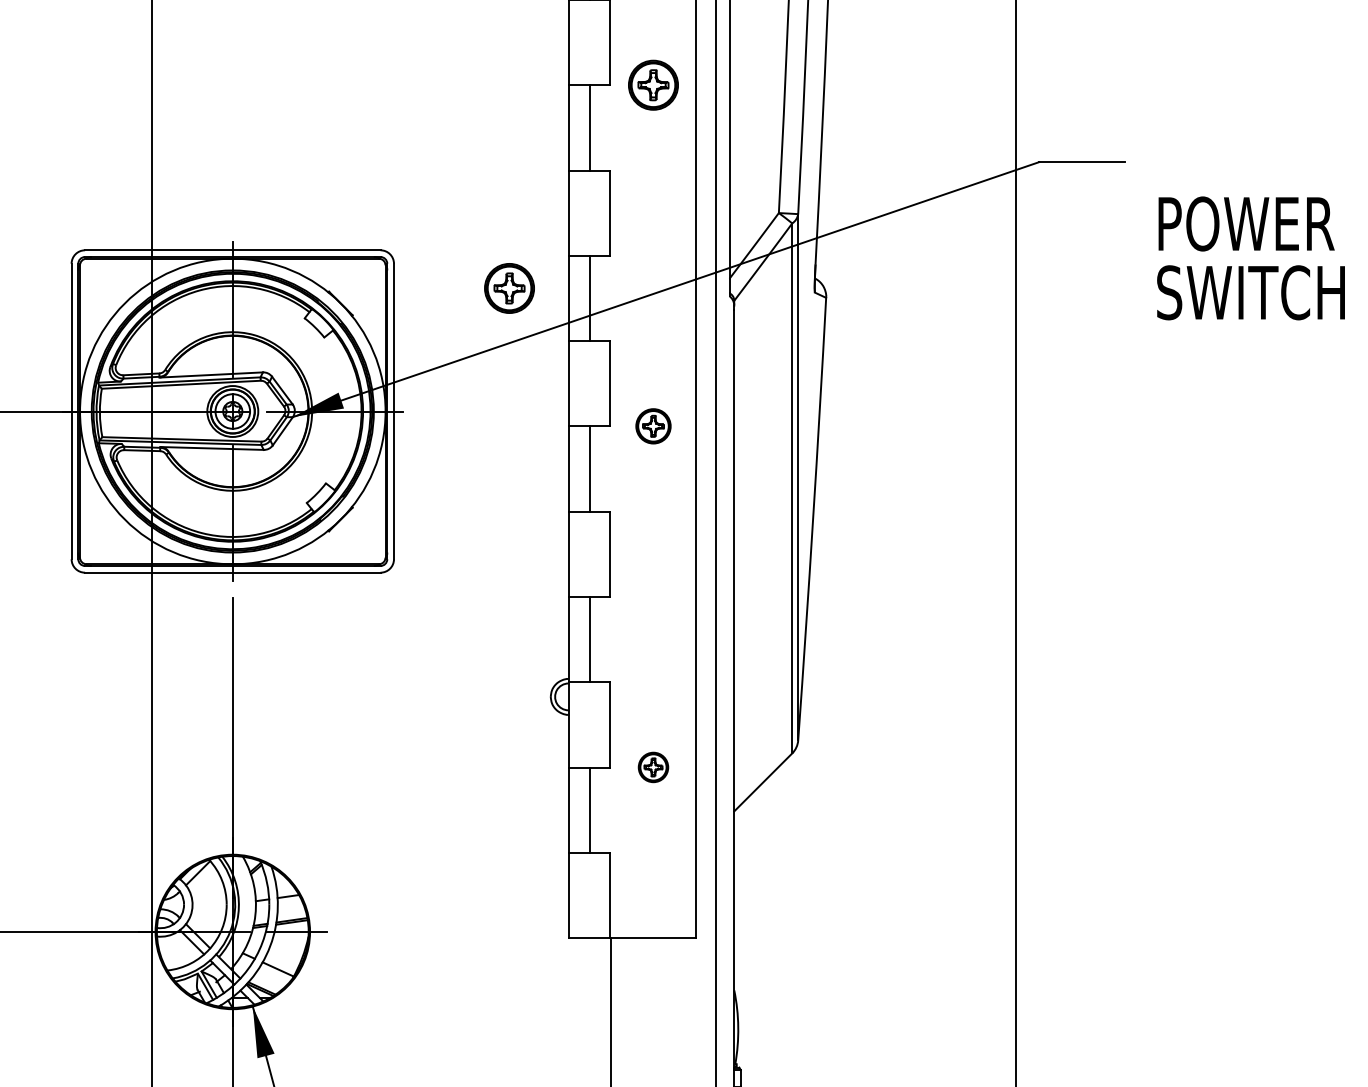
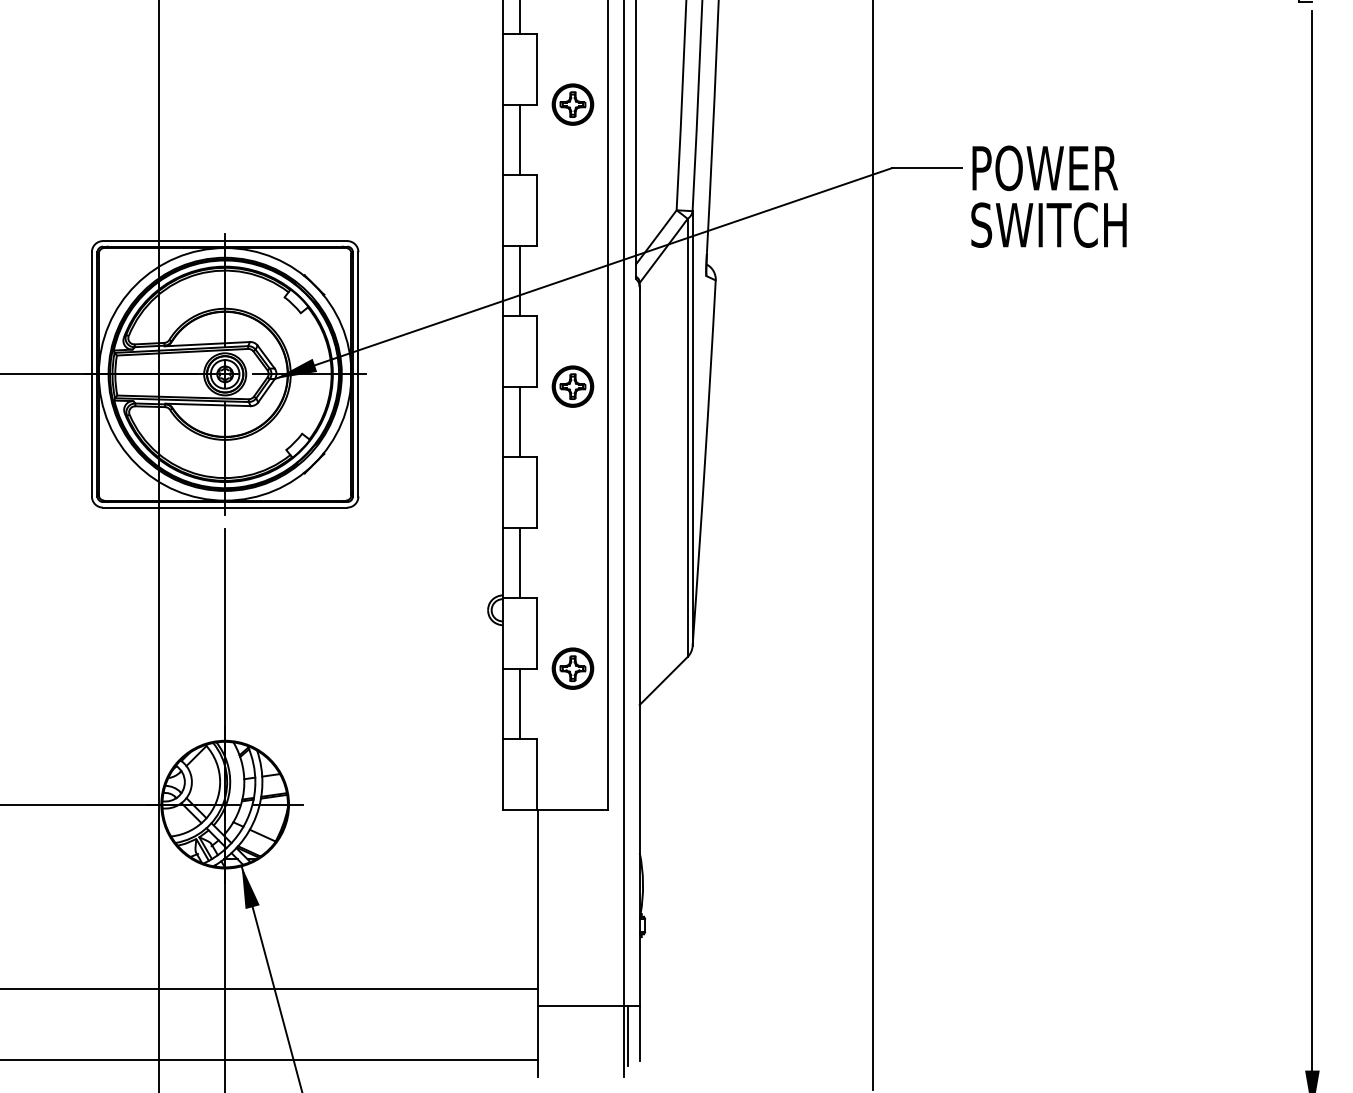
text: (1250, 258) -> (1048, 196), moved
part: (508, 288) -> (453, 272), removed
part: (652, 426) -> (572, 386), size x1.43
part: (652, 767) -> (572, 668), size x1.67

